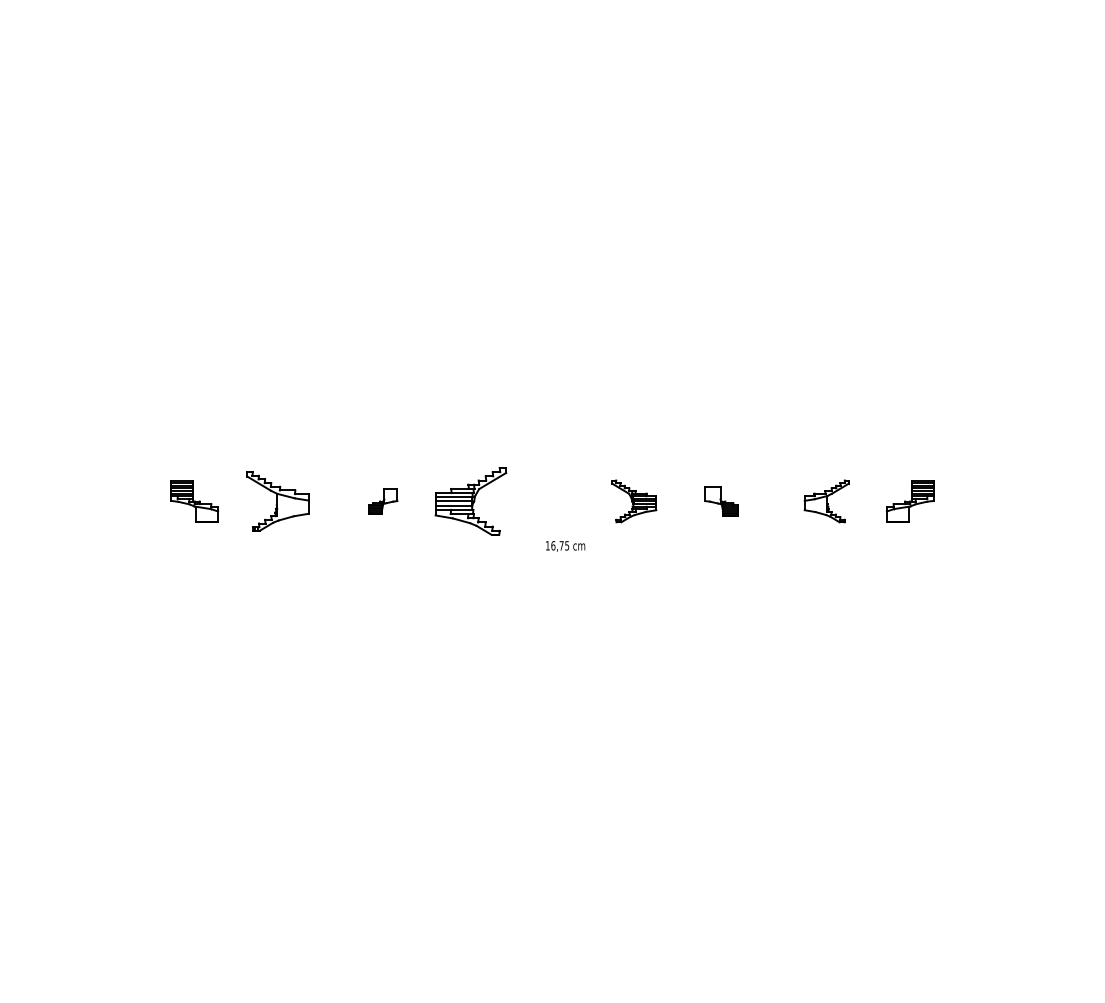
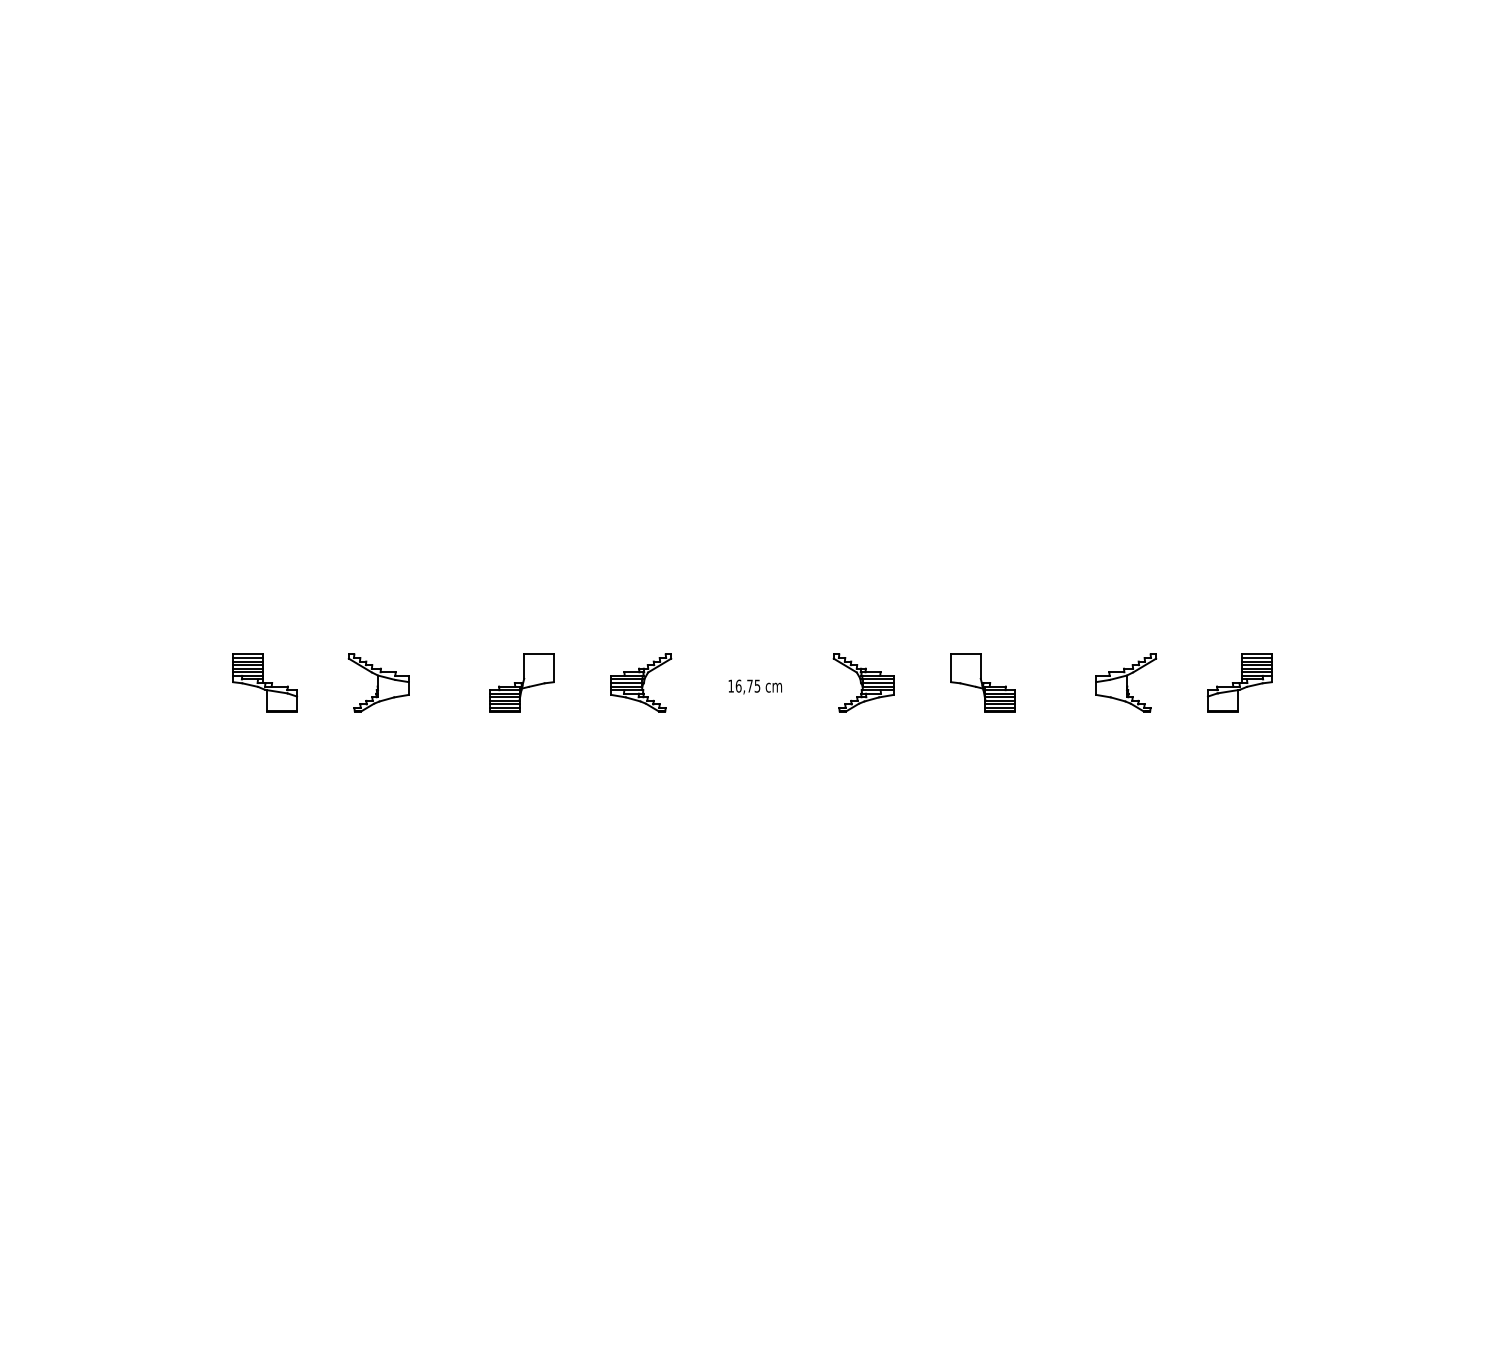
part: (278, 501) -> (379, 683), size x0.71
part: (383, 501) -> (522, 683), size x1.67
part: (470, 501) -> (640, 683), size x0.62
part: (721, 501) -> (982, 683), size x1.43
text: (565, 546) -> (755, 687), moved

